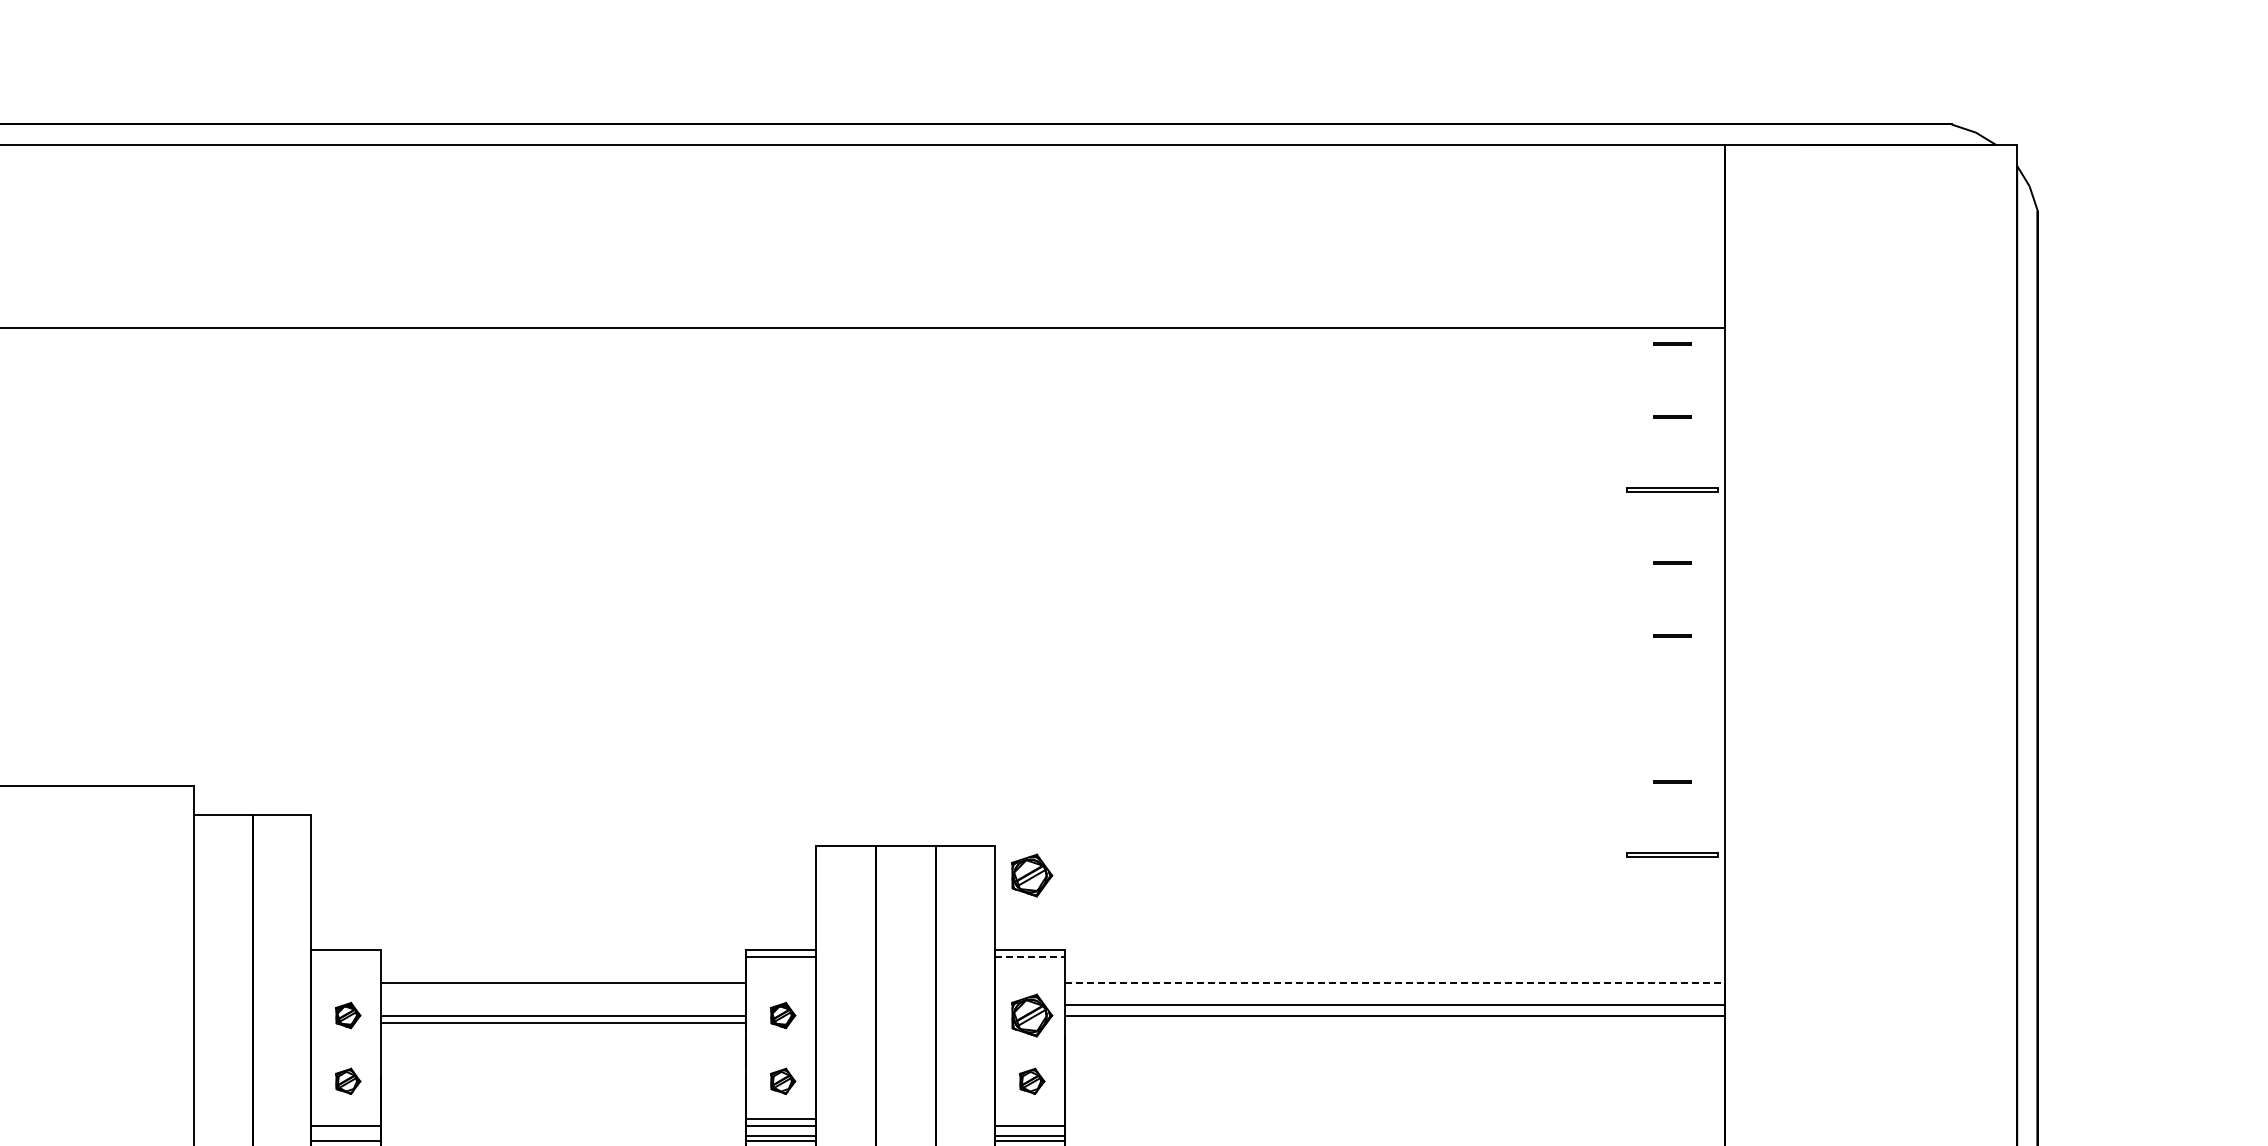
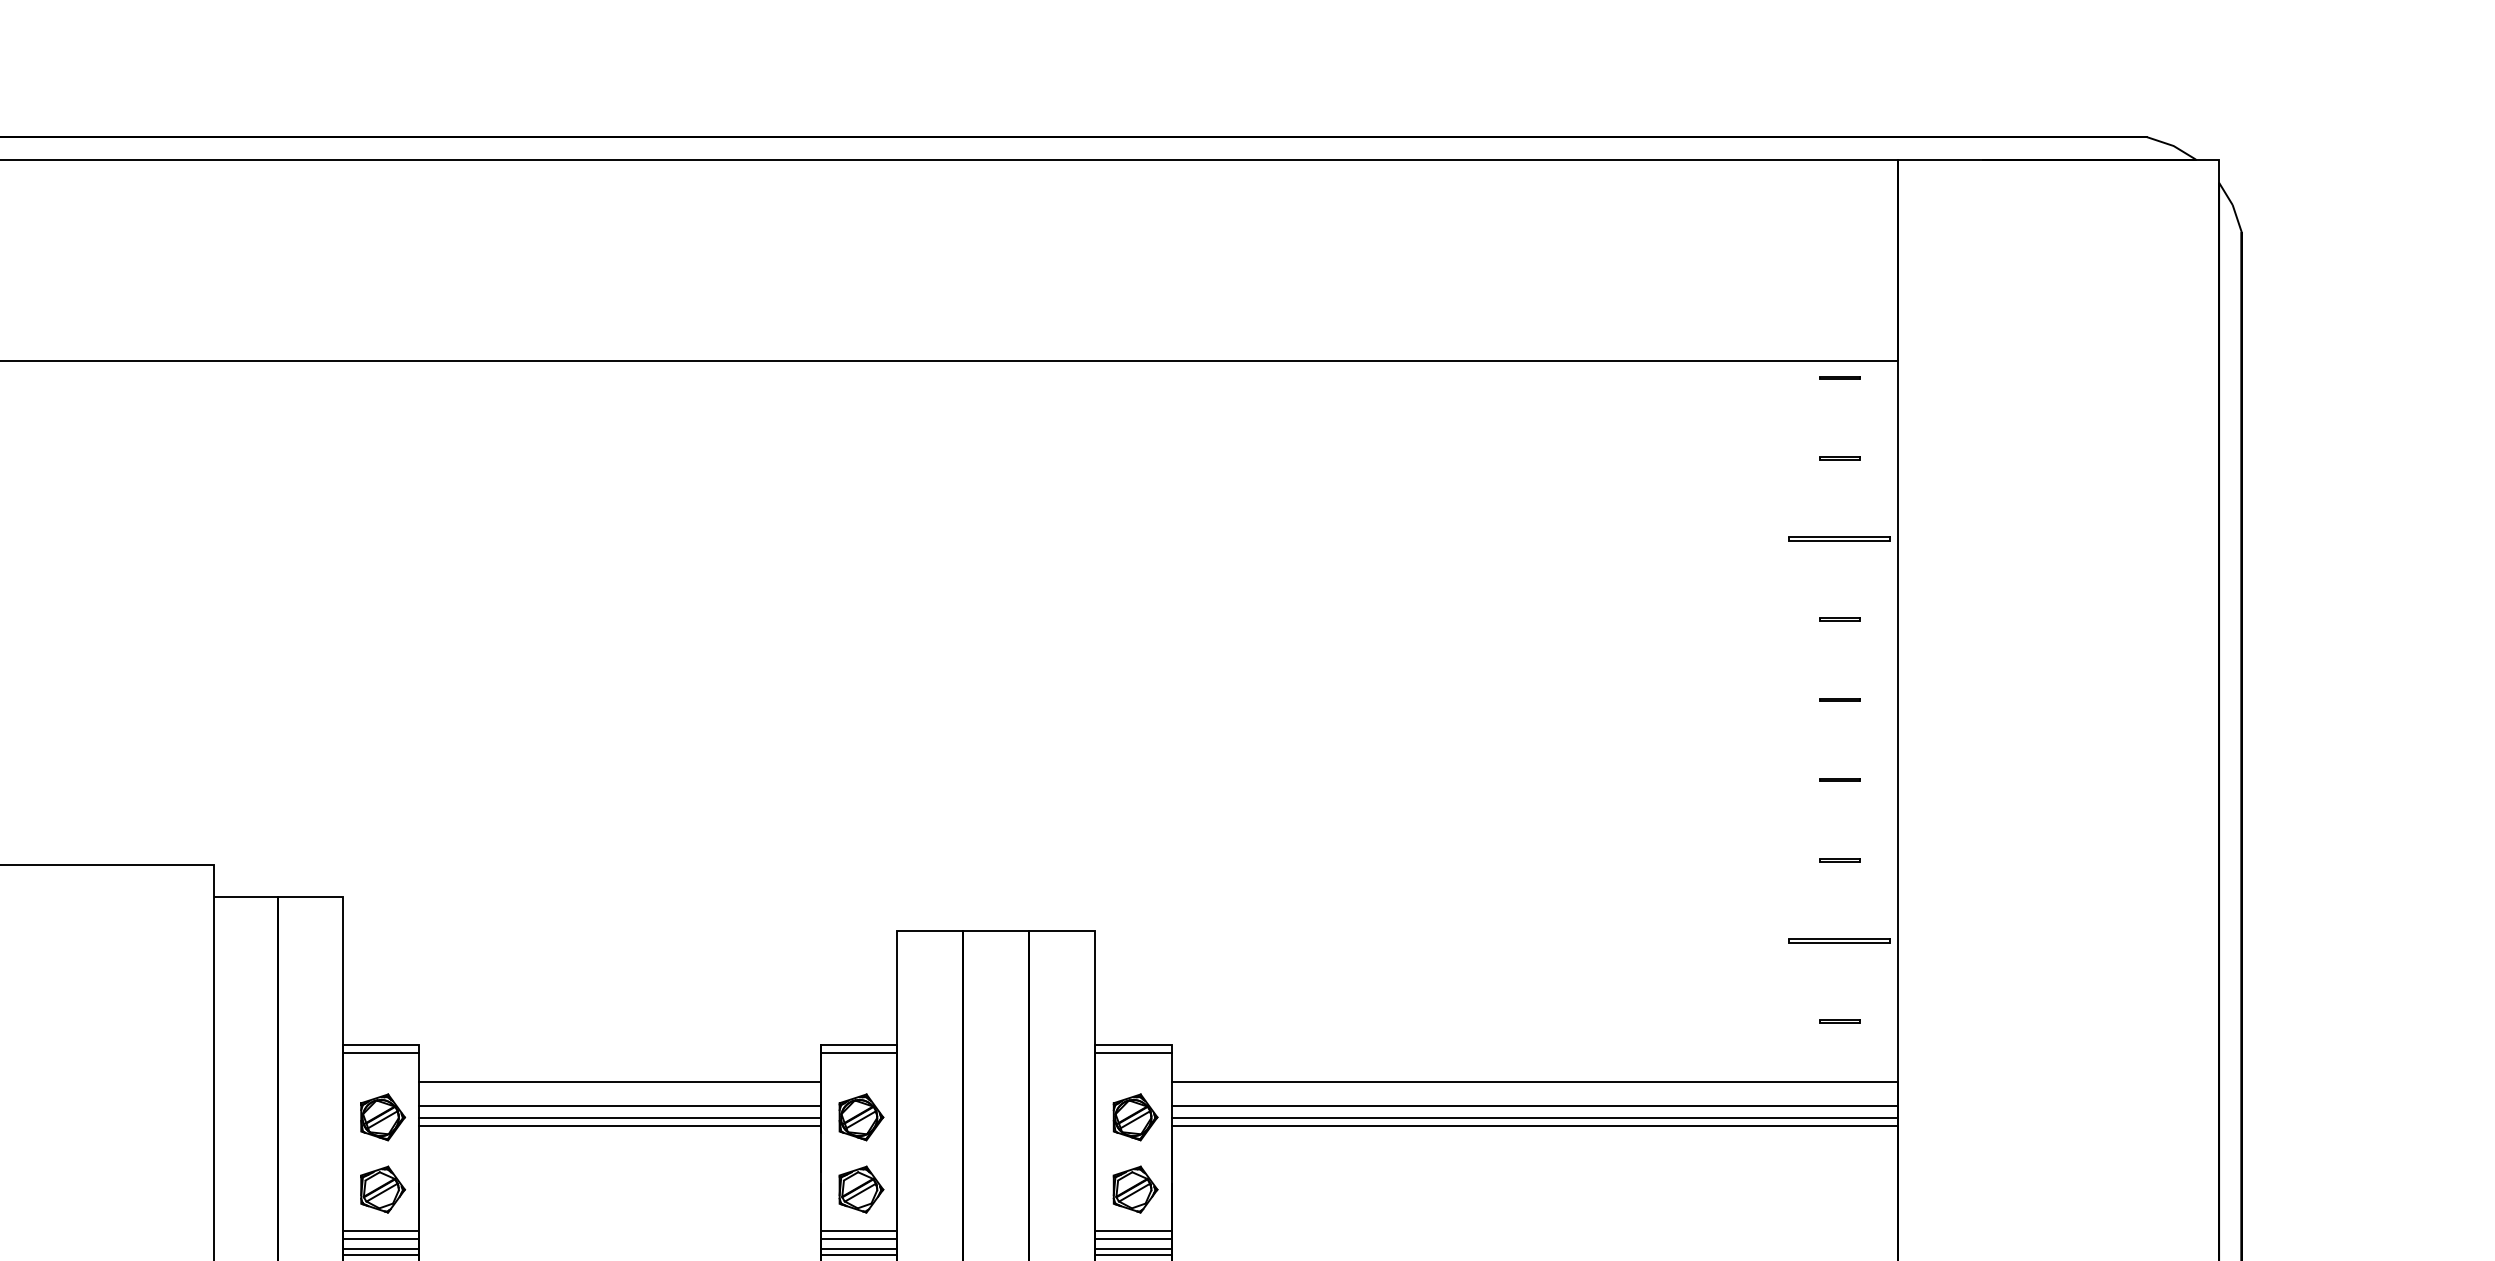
line: (1672, 708) -> (1839, 779), added
part: (1032, 875) -> (1135, 963), removed
line: (1672, 927) -> (1839, 1020), added
line: (345, 957) -> (380, 1053), added
line: (1030, 957) -> (1133, 1053), dashed -> solid
line: (1394, 983) -> (1534, 1082), dashed -> solid
line: (563, 1005) -> (619, 1106), added
part: (348, 1015) -> (383, 1117), size x1.67
part: (783, 1015) -> (861, 1117), size x1.67
line: (1394, 1023) -> (1534, 1126), added
part: (348, 1081) -> (383, 1189), size x1.67
part: (783, 1081) -> (861, 1189), size x1.67
part: (1032, 1081) -> (1135, 1189), size x1.67
line: (345, 1119) -> (380, 1231), added
line: (1029, 1119) -> (1132, 1231), added
line: (345, 1135) -> (380, 1249), added

